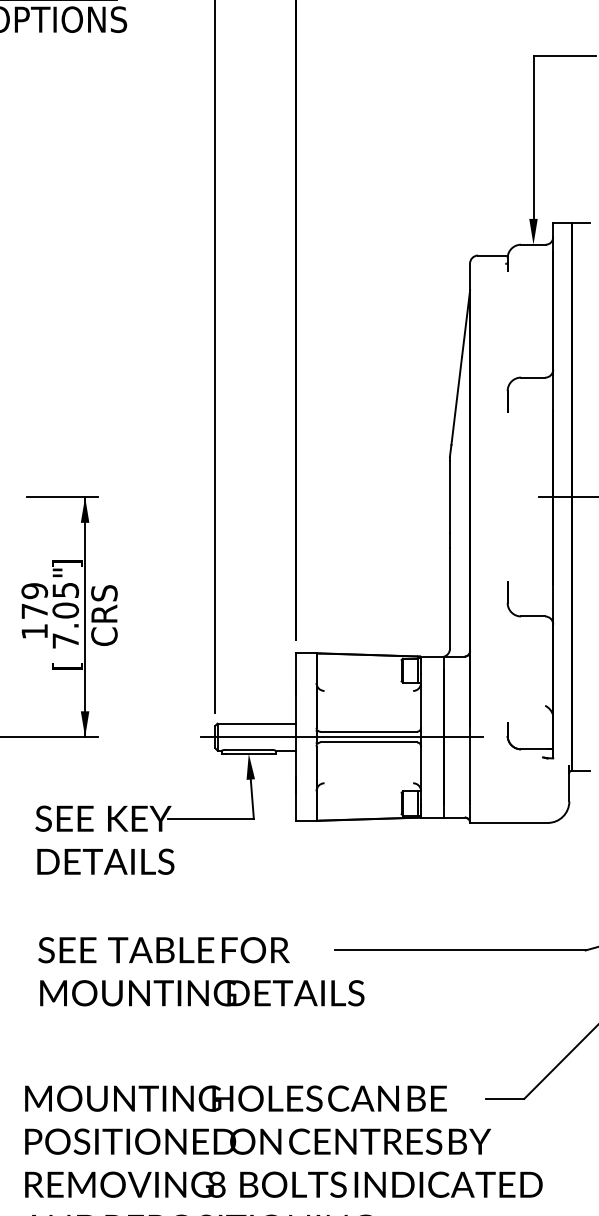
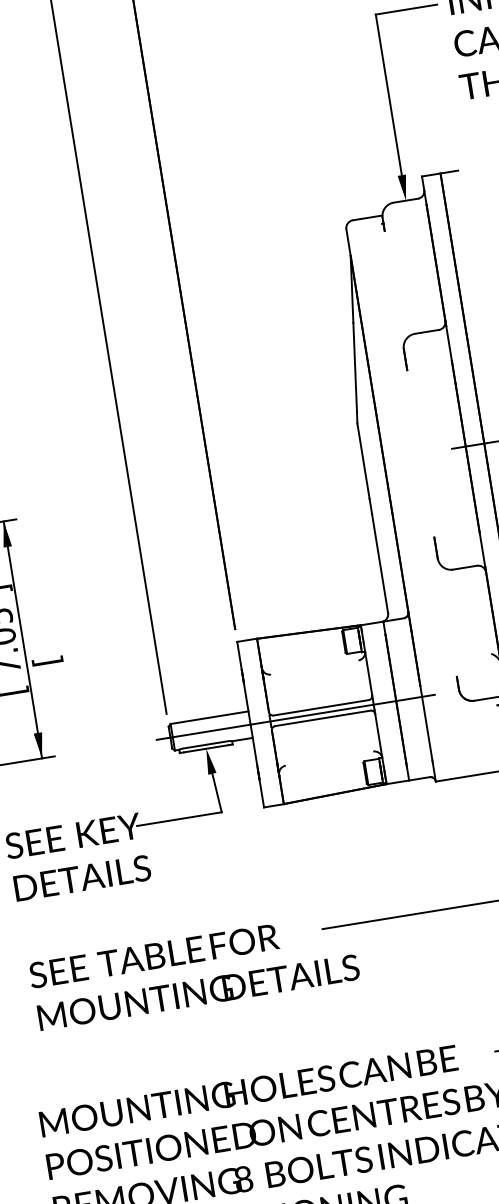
text: (105, 615) -> (42, 635), CRS -> [

